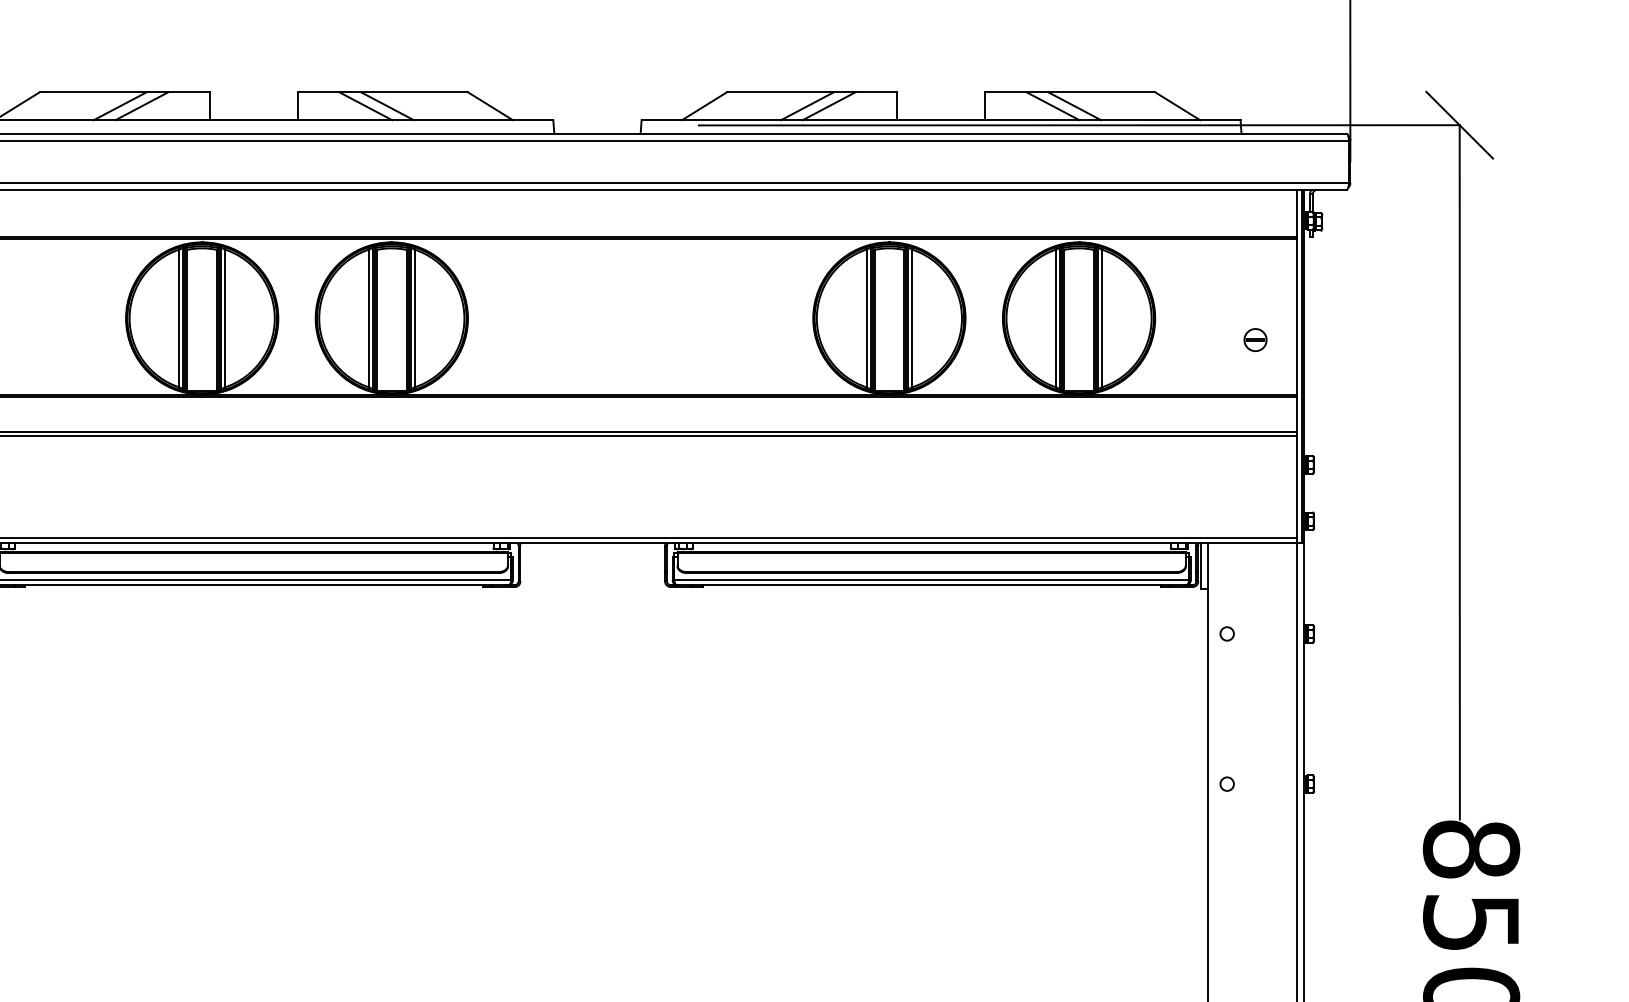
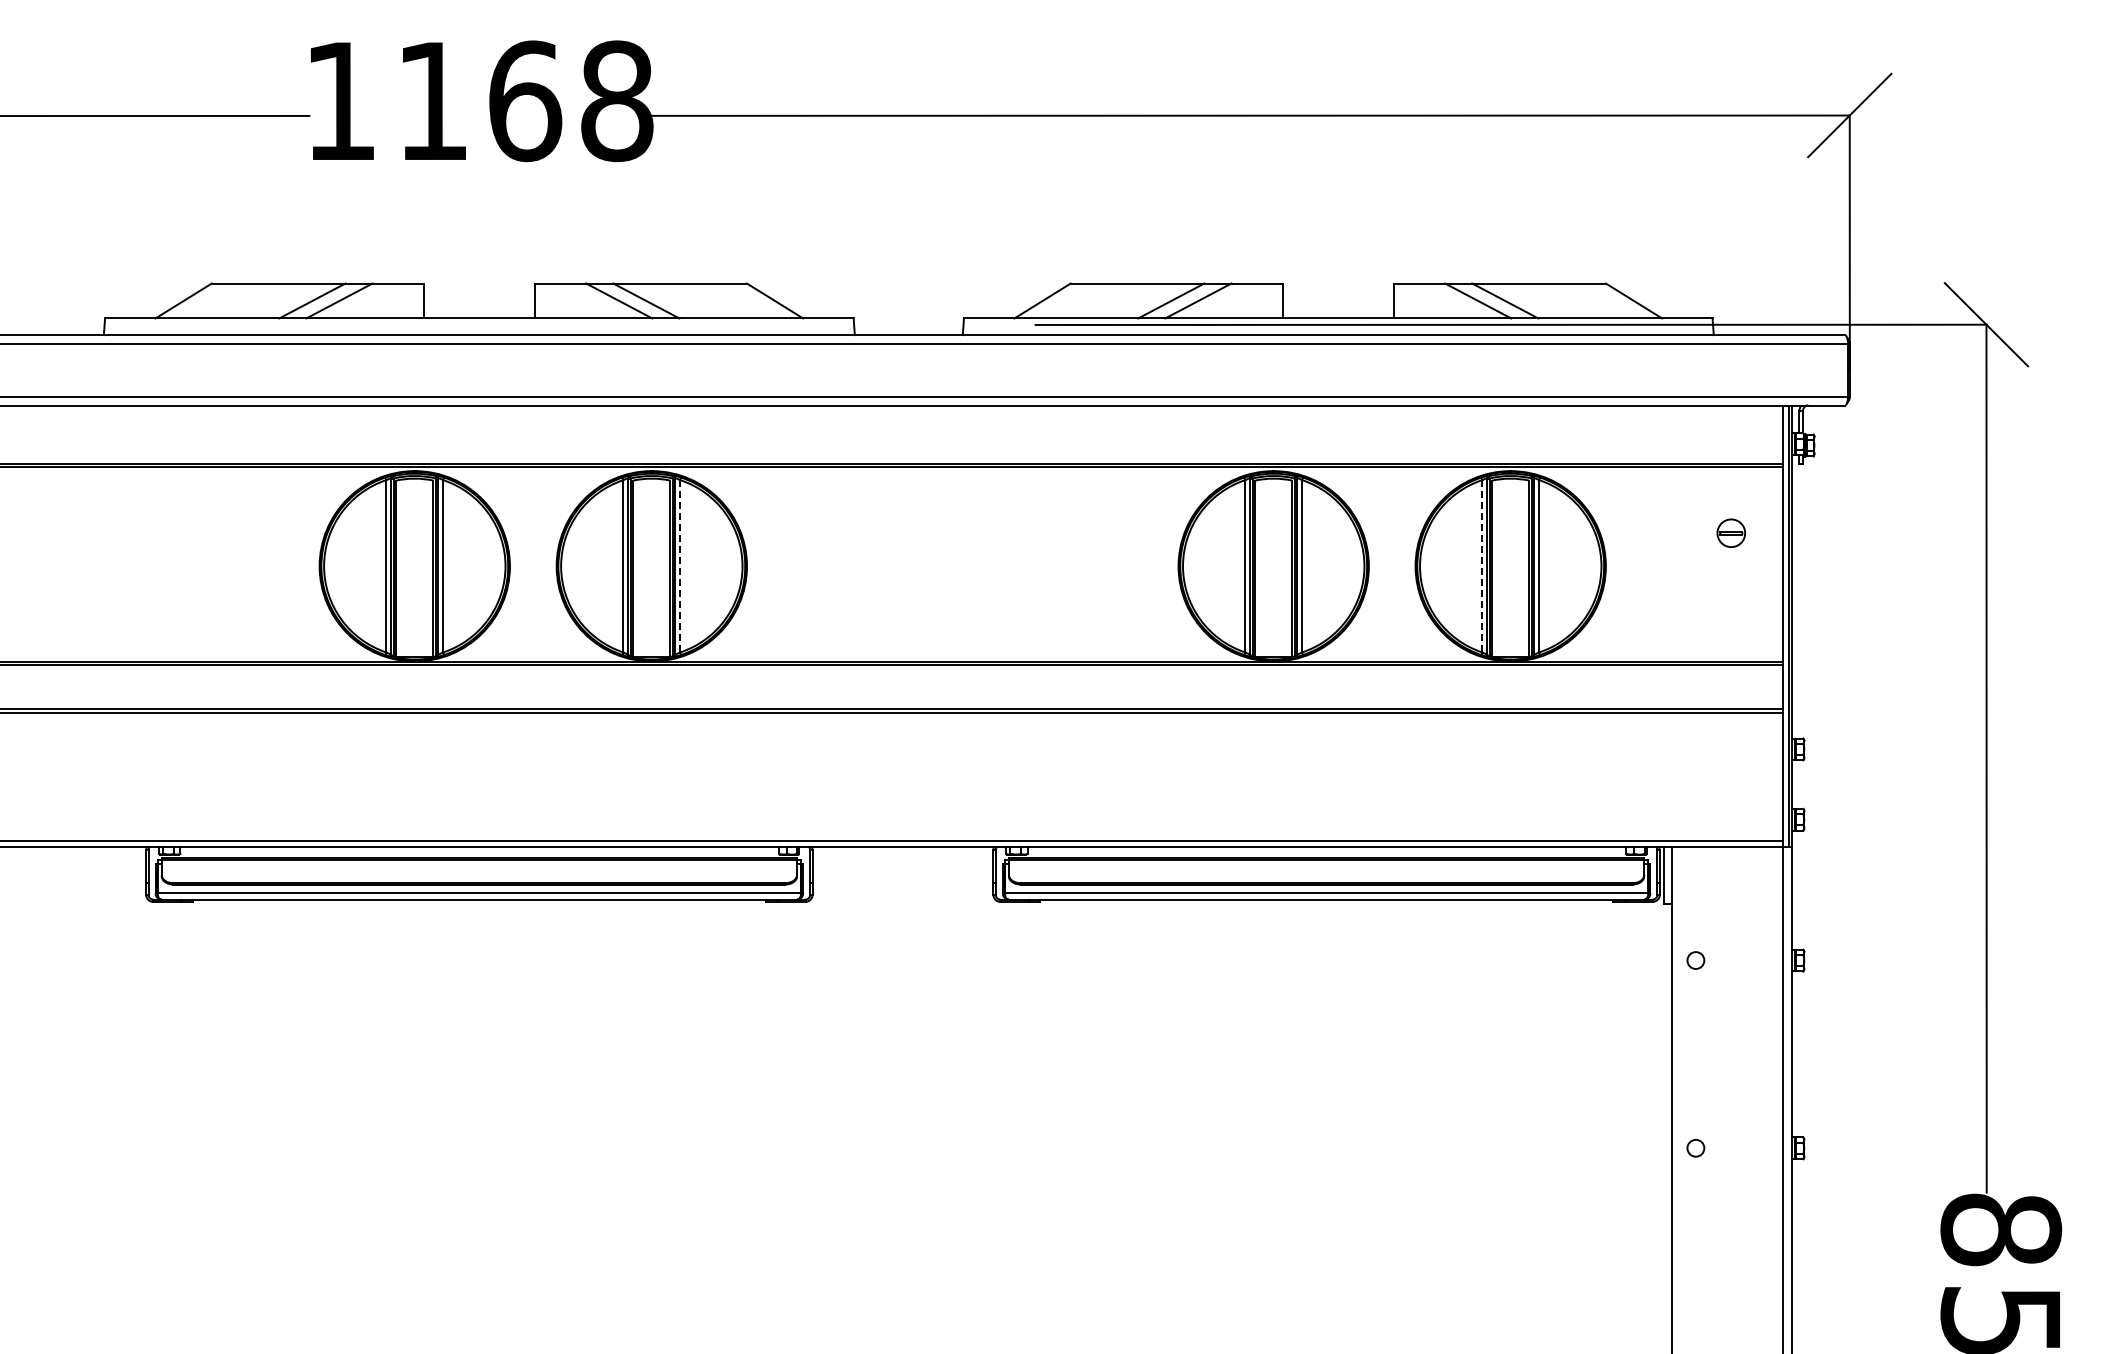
line: (1056, 317) -> (1482, 565), solid -> dashed
line: (414, 318) -> (680, 566), solid -> dashed
part: (1255, 339) -> (1731, 532), moved

